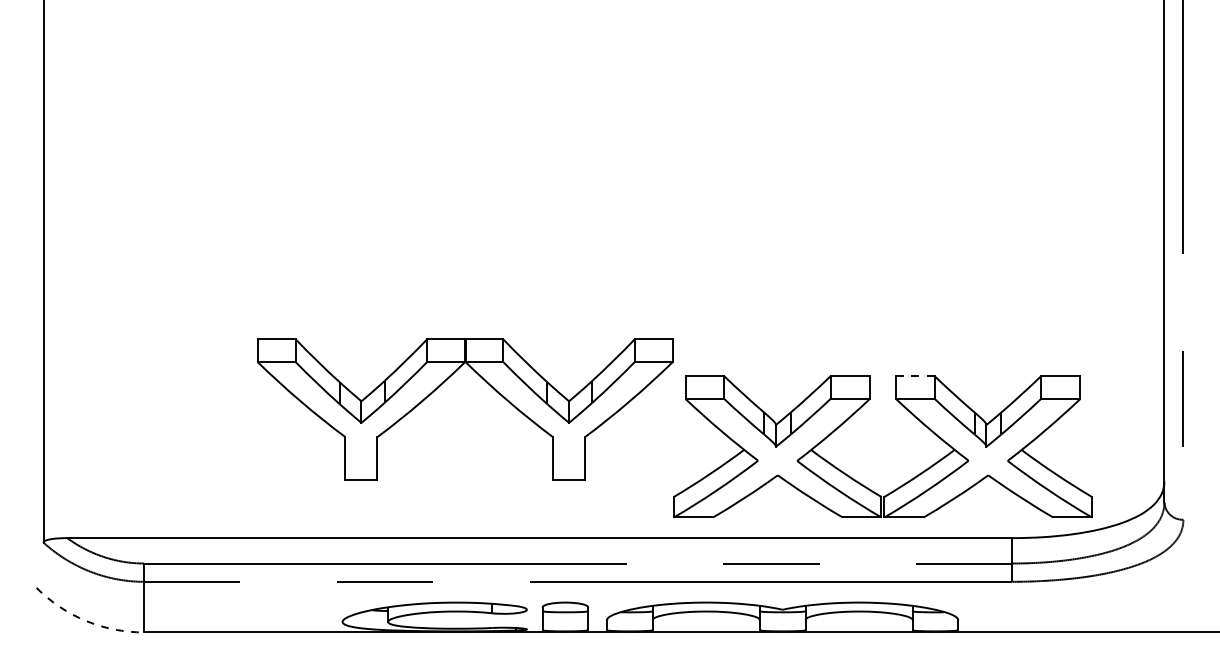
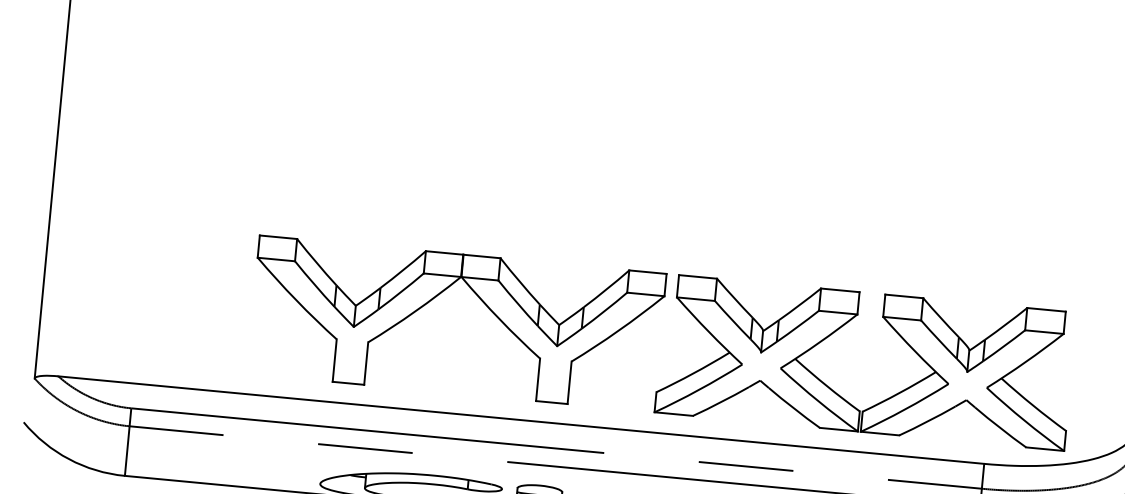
line: (915, 376) -> (904, 296), dashed -> solid
part: (486, 383) -> (479, 299), moved
arc: (85, 620) -> (68, 458), dashed -> solid

